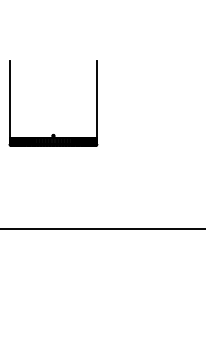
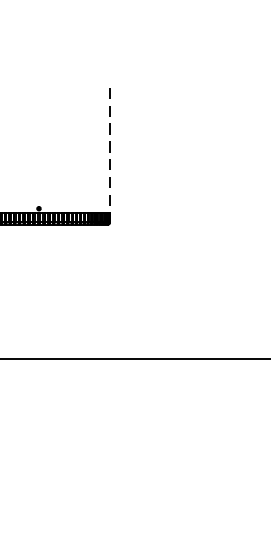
line: (97, 99) -> (110, 149), solid -> dashed

